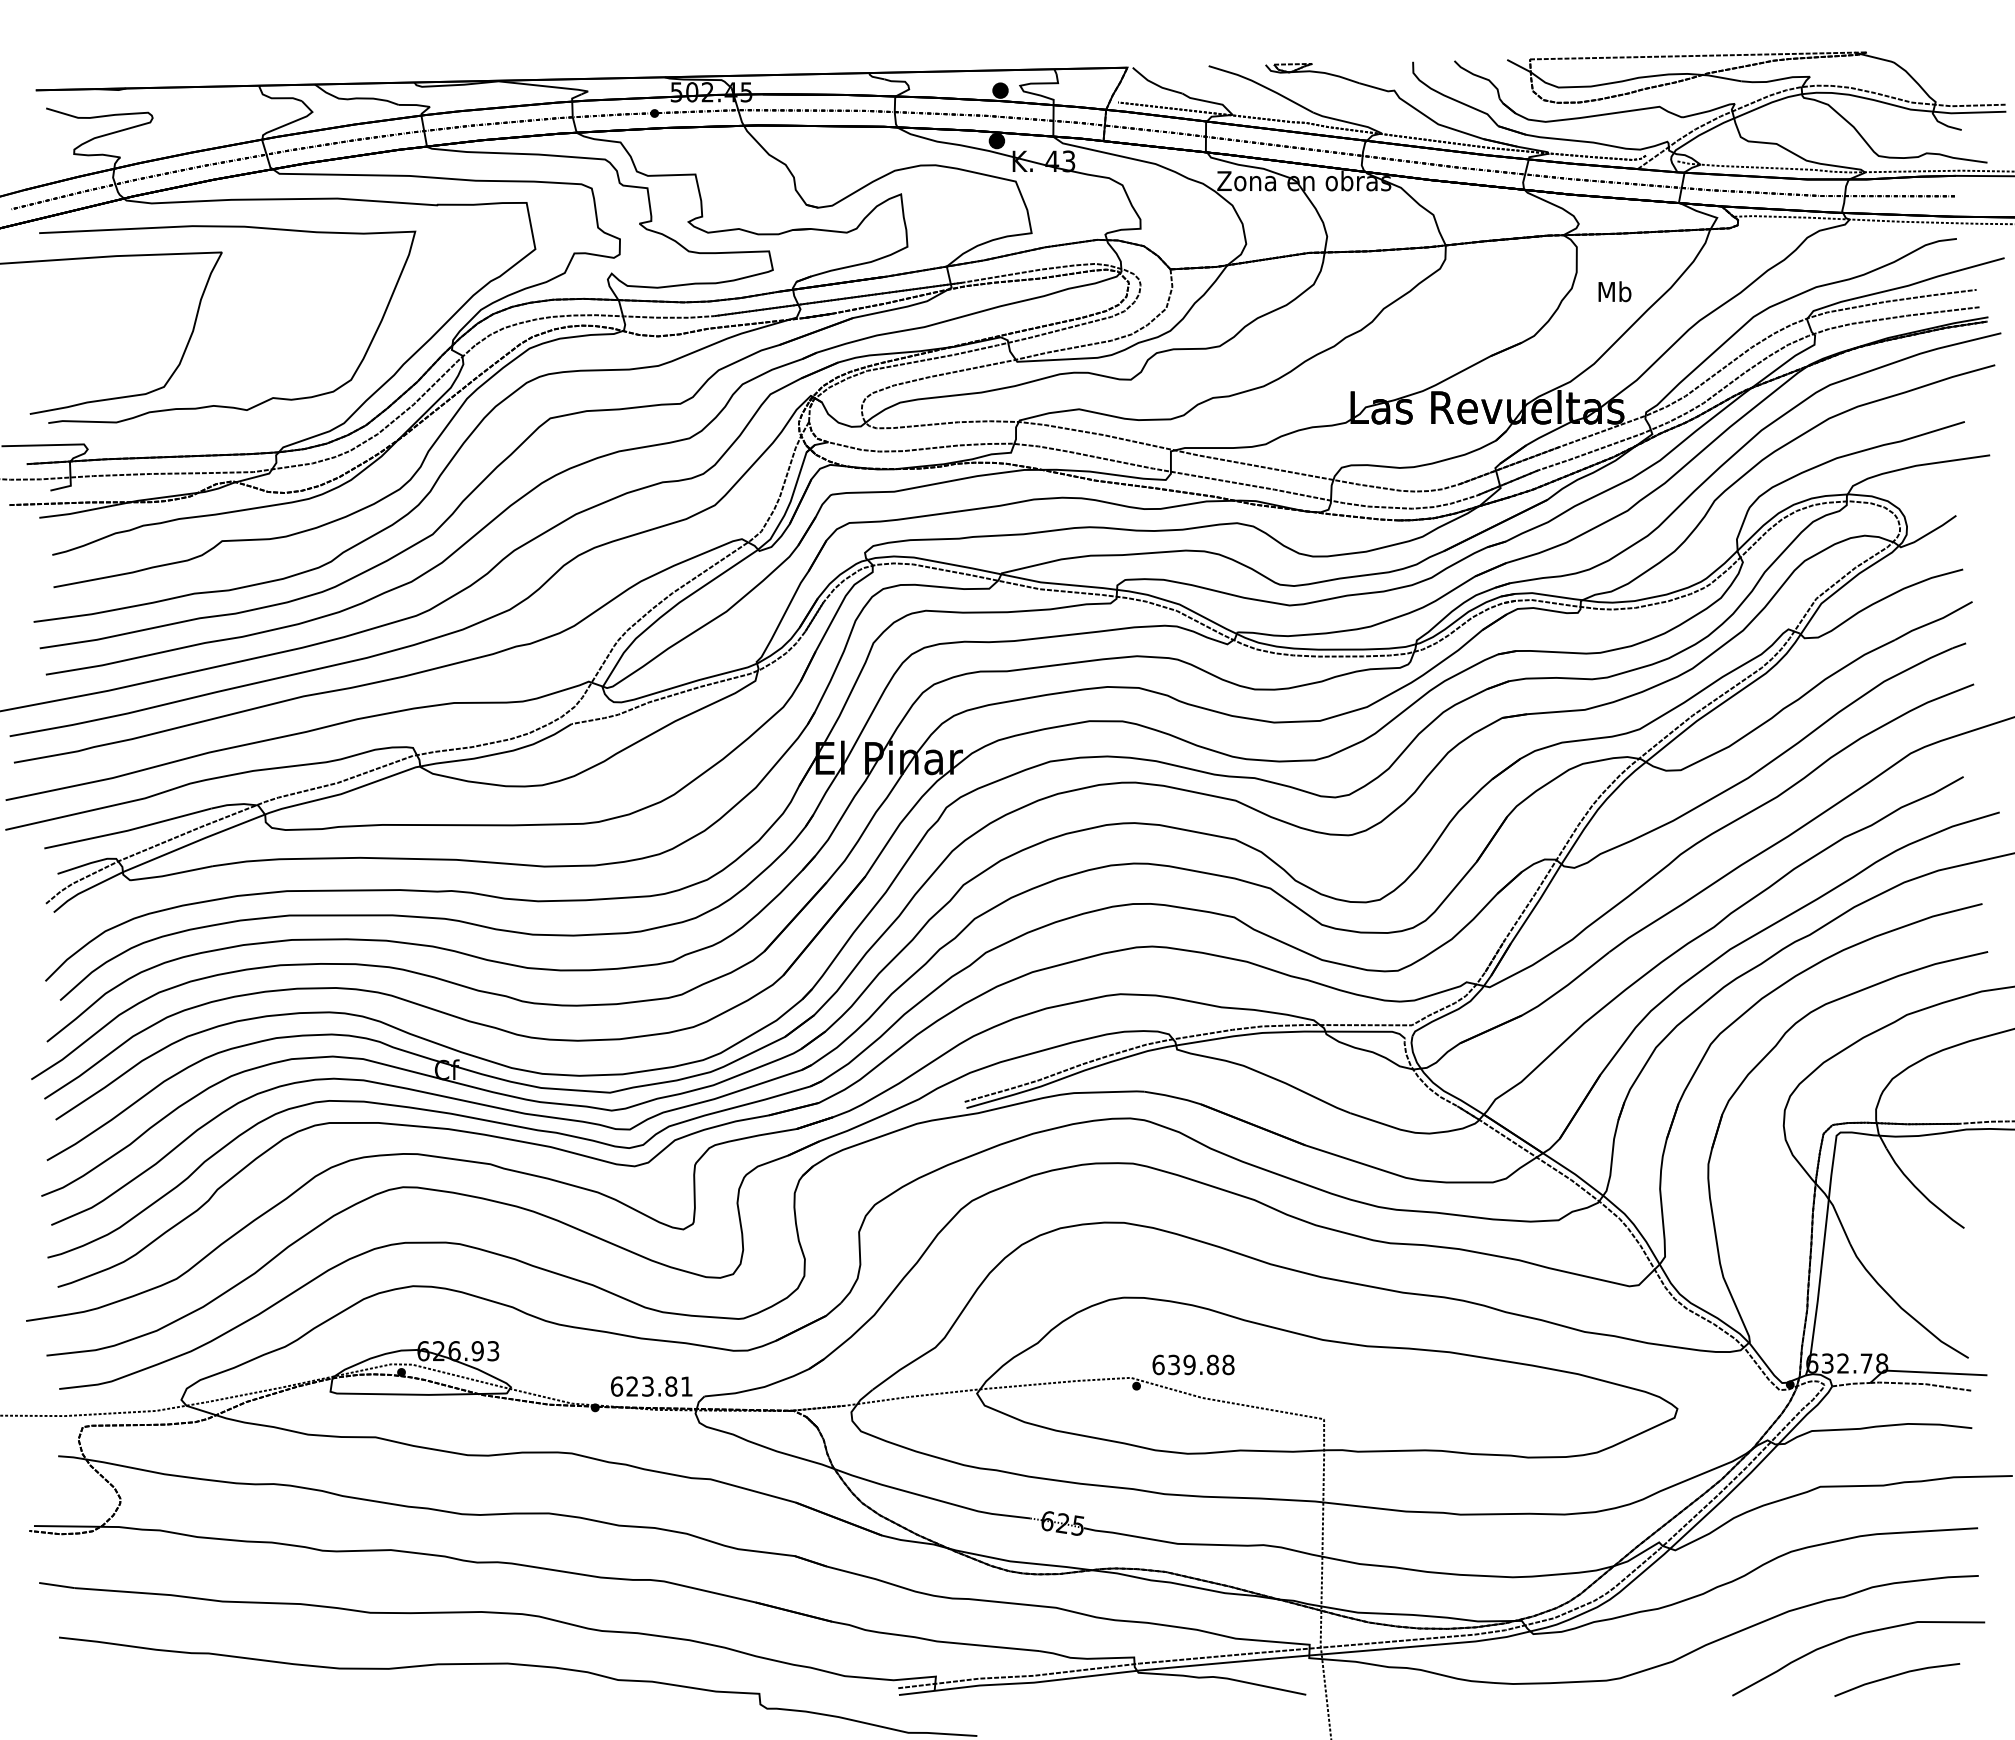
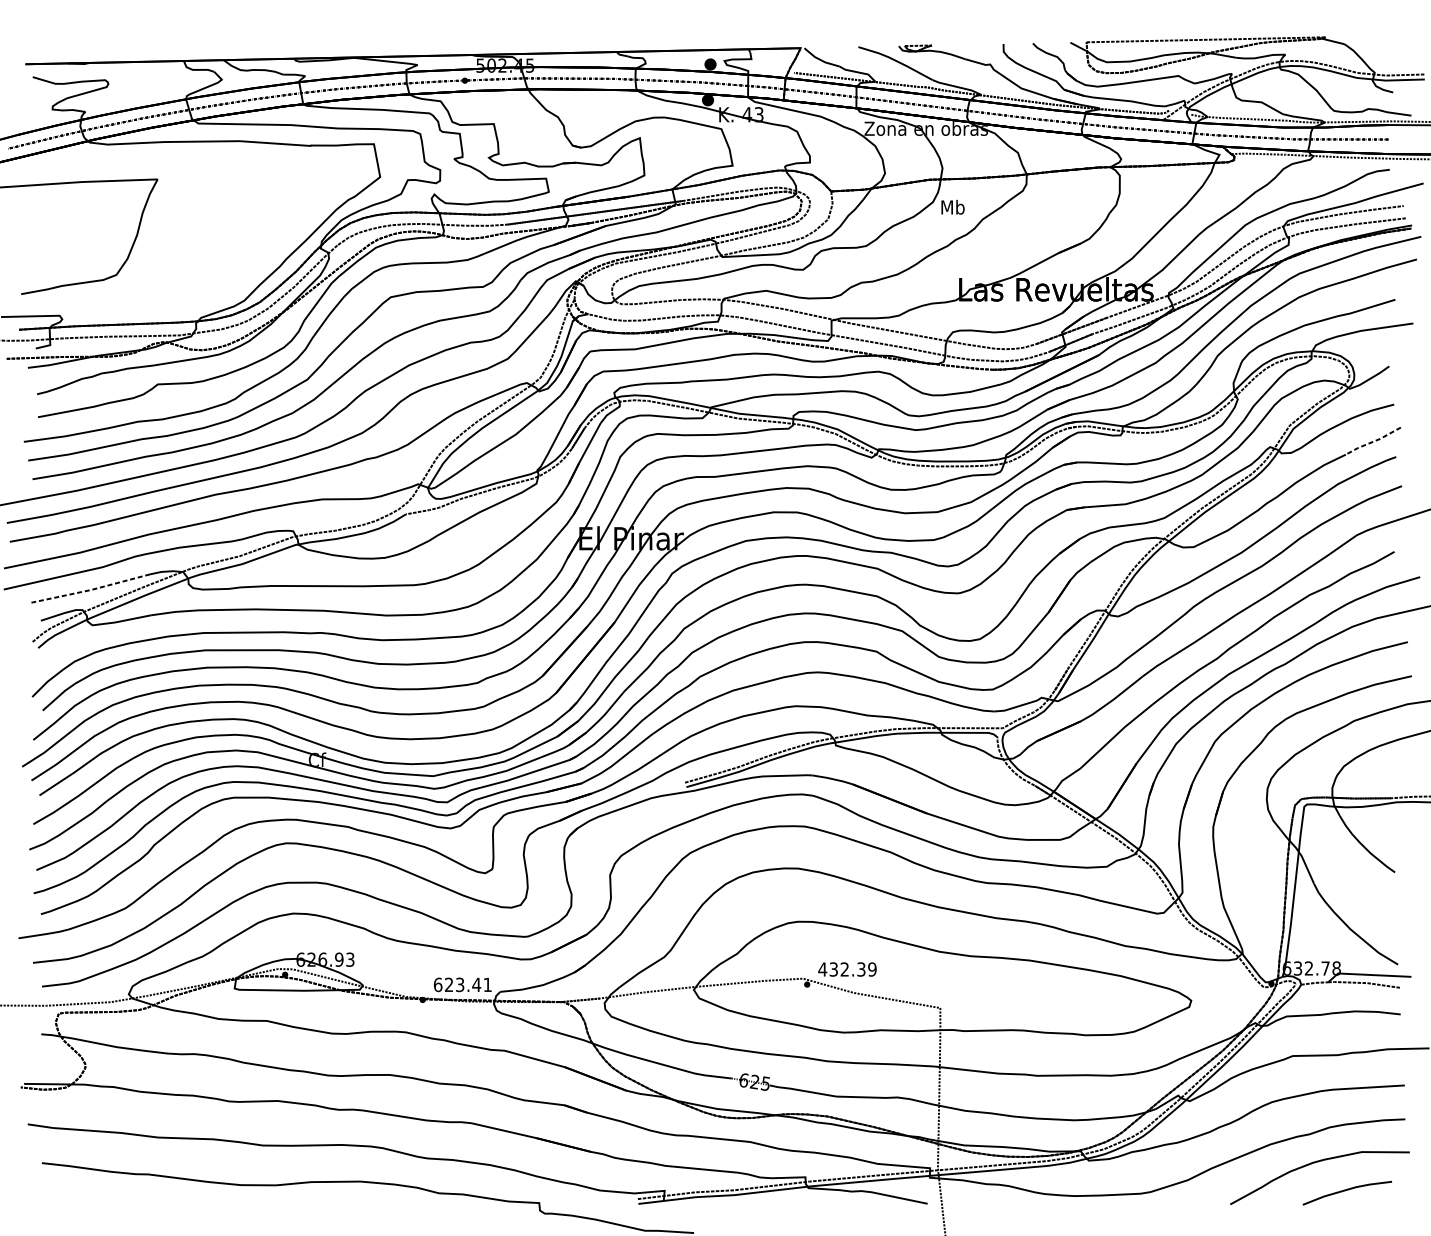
text: (1614, 291) -> (952, 207), moved
curve: (223, 405) -> (158, 288), removed
line: (1934, 621) -> (1373, 441), solid -> dashed
line: (127, 830) -> (90, 589), solid -> dashed
text: (1193, 1364) -> (847, 969), 639.88 -> 432.39
text: (670, 1386) -> (476, 984), 623.81 -> 623.41

